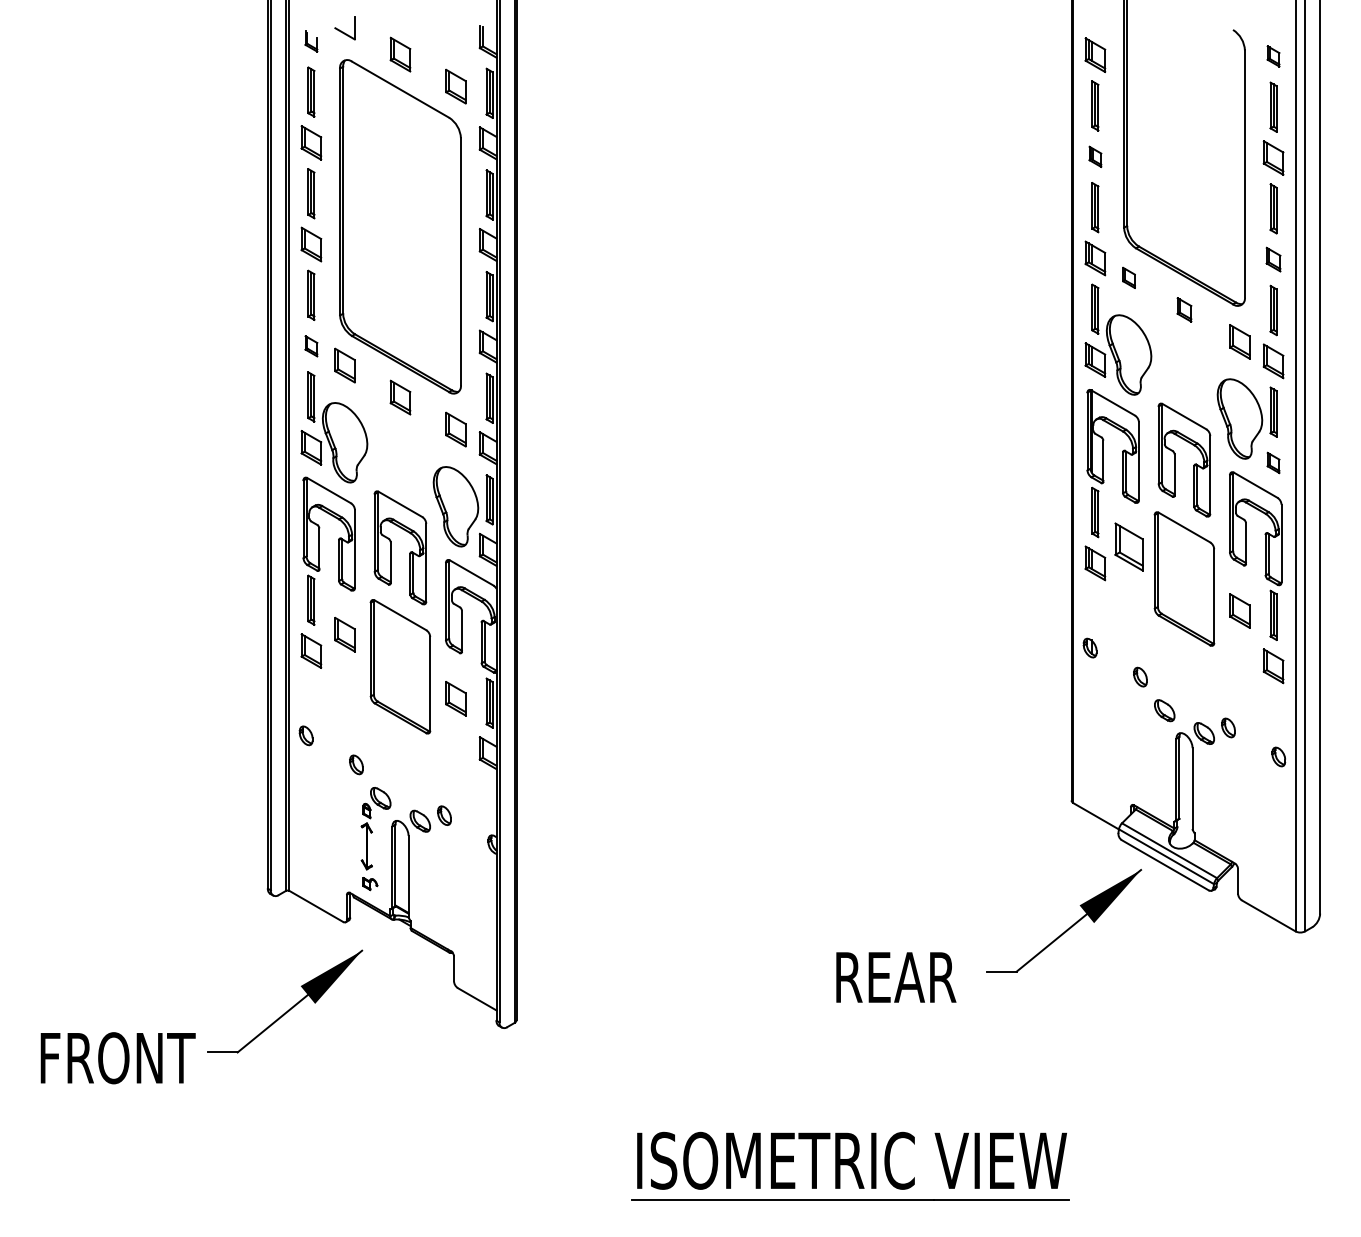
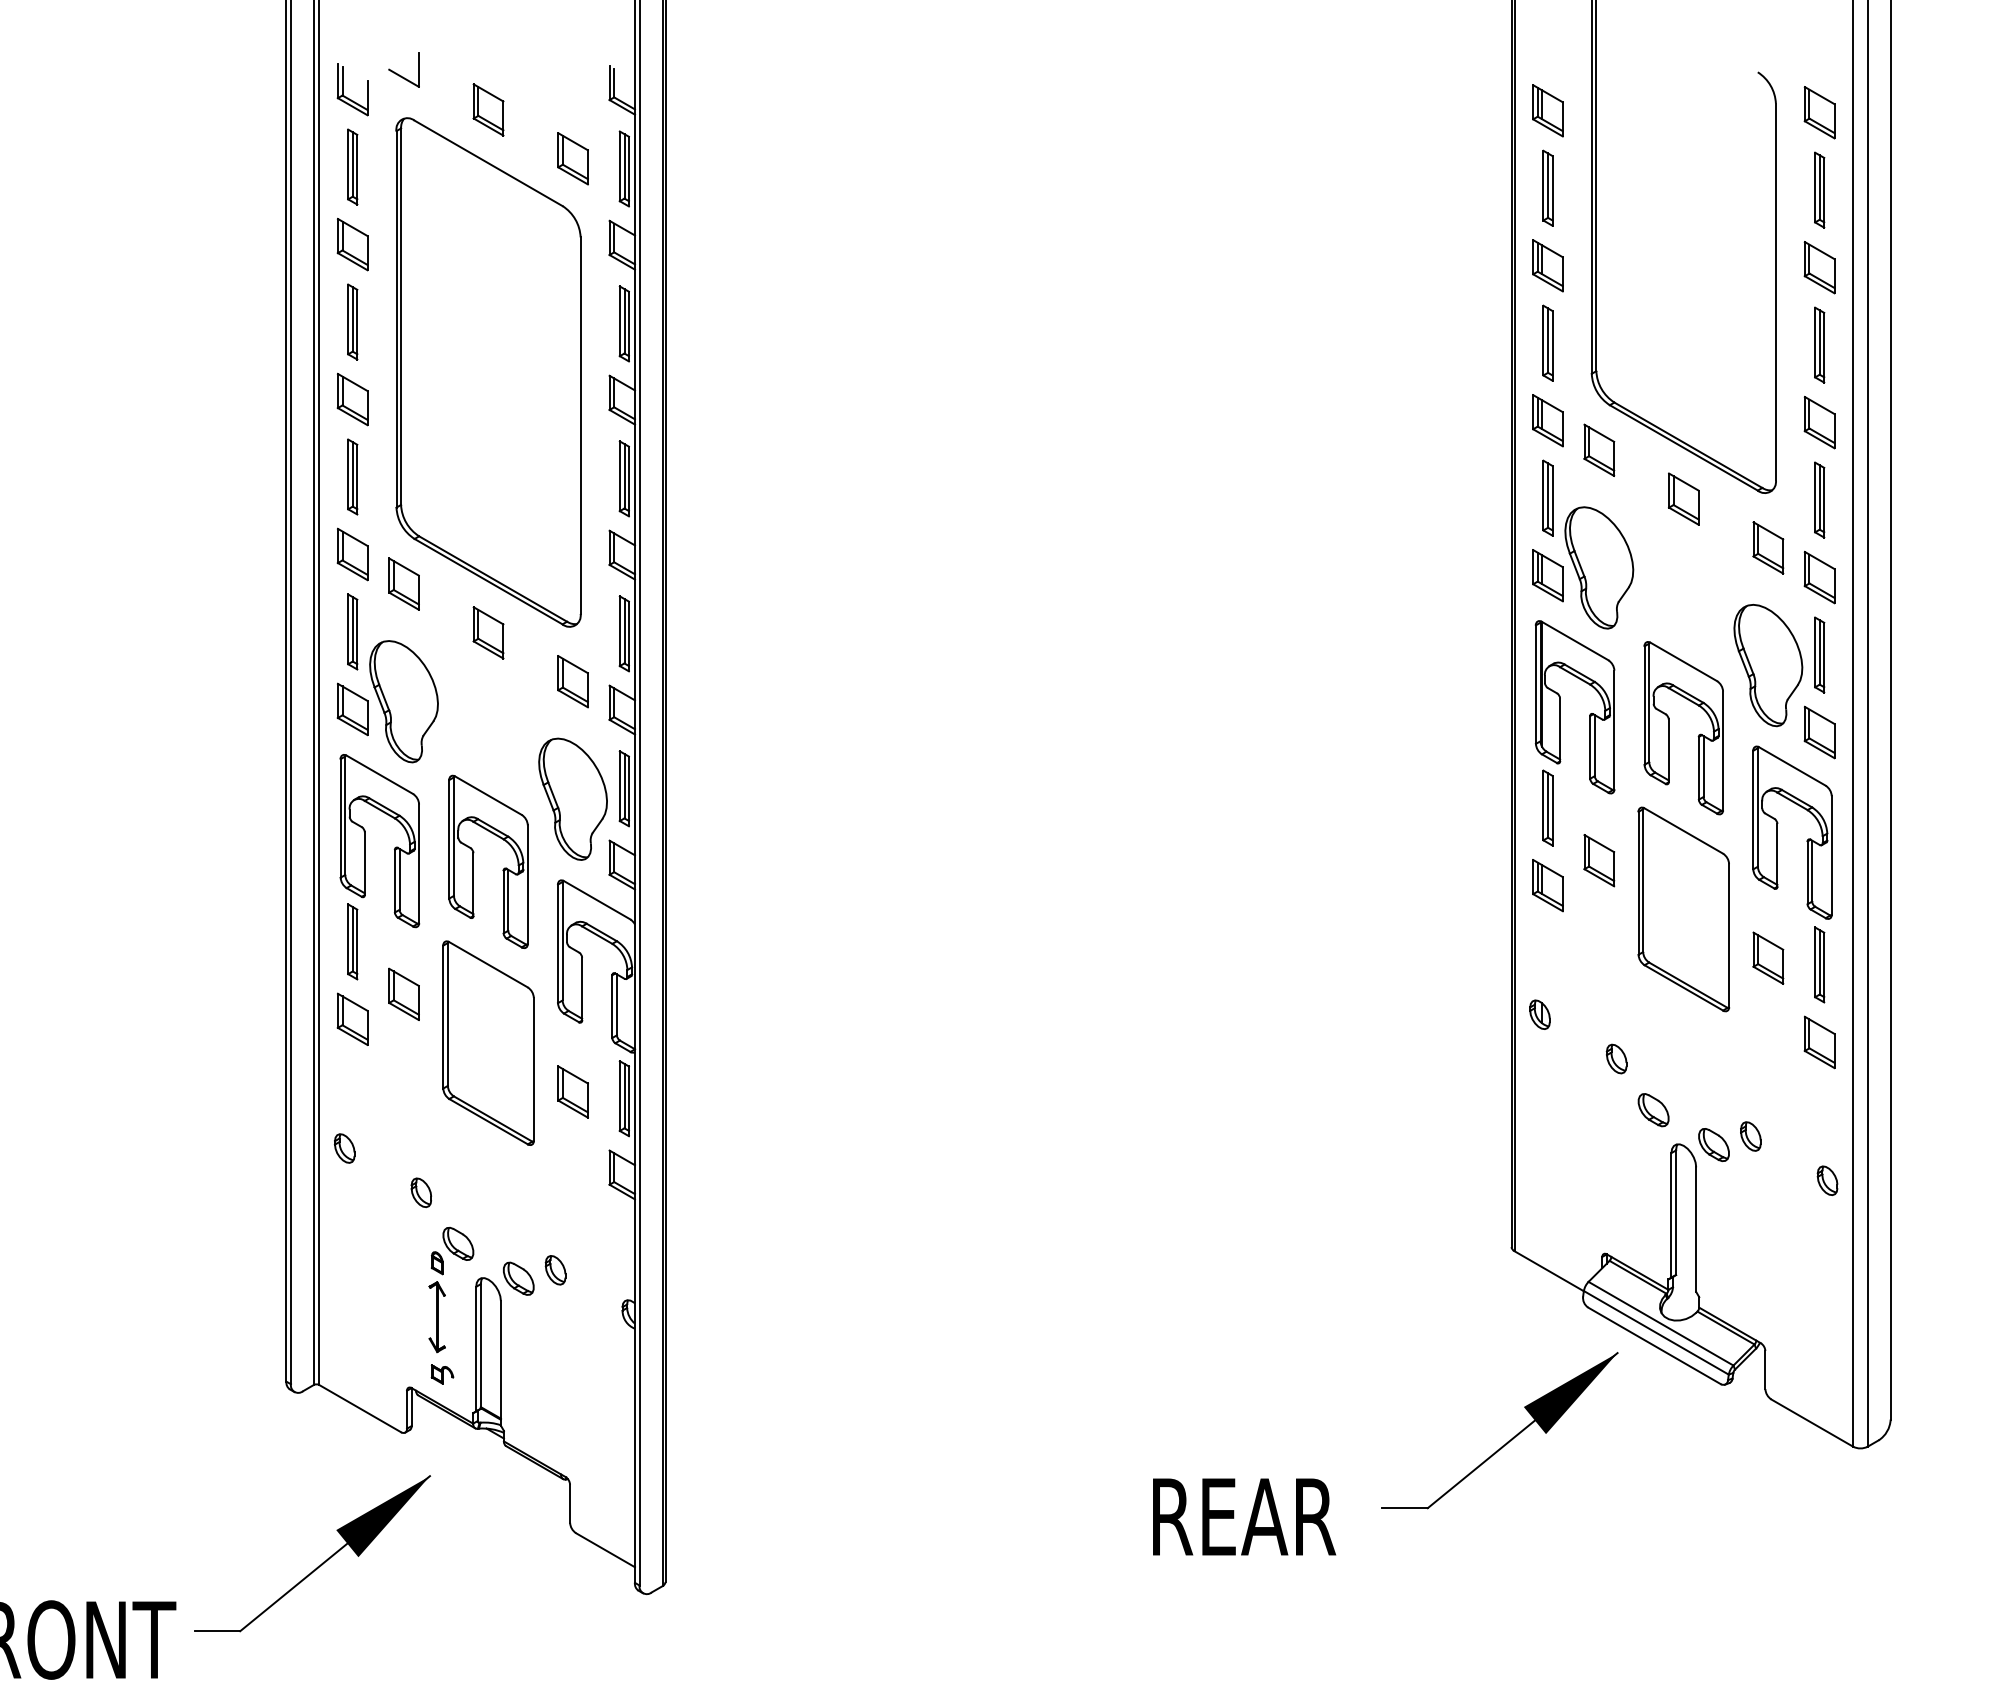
part: (311, 41) -> (352, 89), size x1.67
part: (1273, 56) -> (1819, 112), size x1.67
part: (1095, 156) -> (1548, 265), size x1.67
part: (1273, 259) -> (1819, 422), size x1.43
part: (1128, 277) -> (1598, 449), size x1.67
part: (1184, 309) -> (1683, 498), size x1.43
part: (311, 346) -> (352, 554), size x1.67
part: (1273, 462) -> (1819, 731), size x1.67
part: (1128, 546) -> (1598, 859), size x0.71

